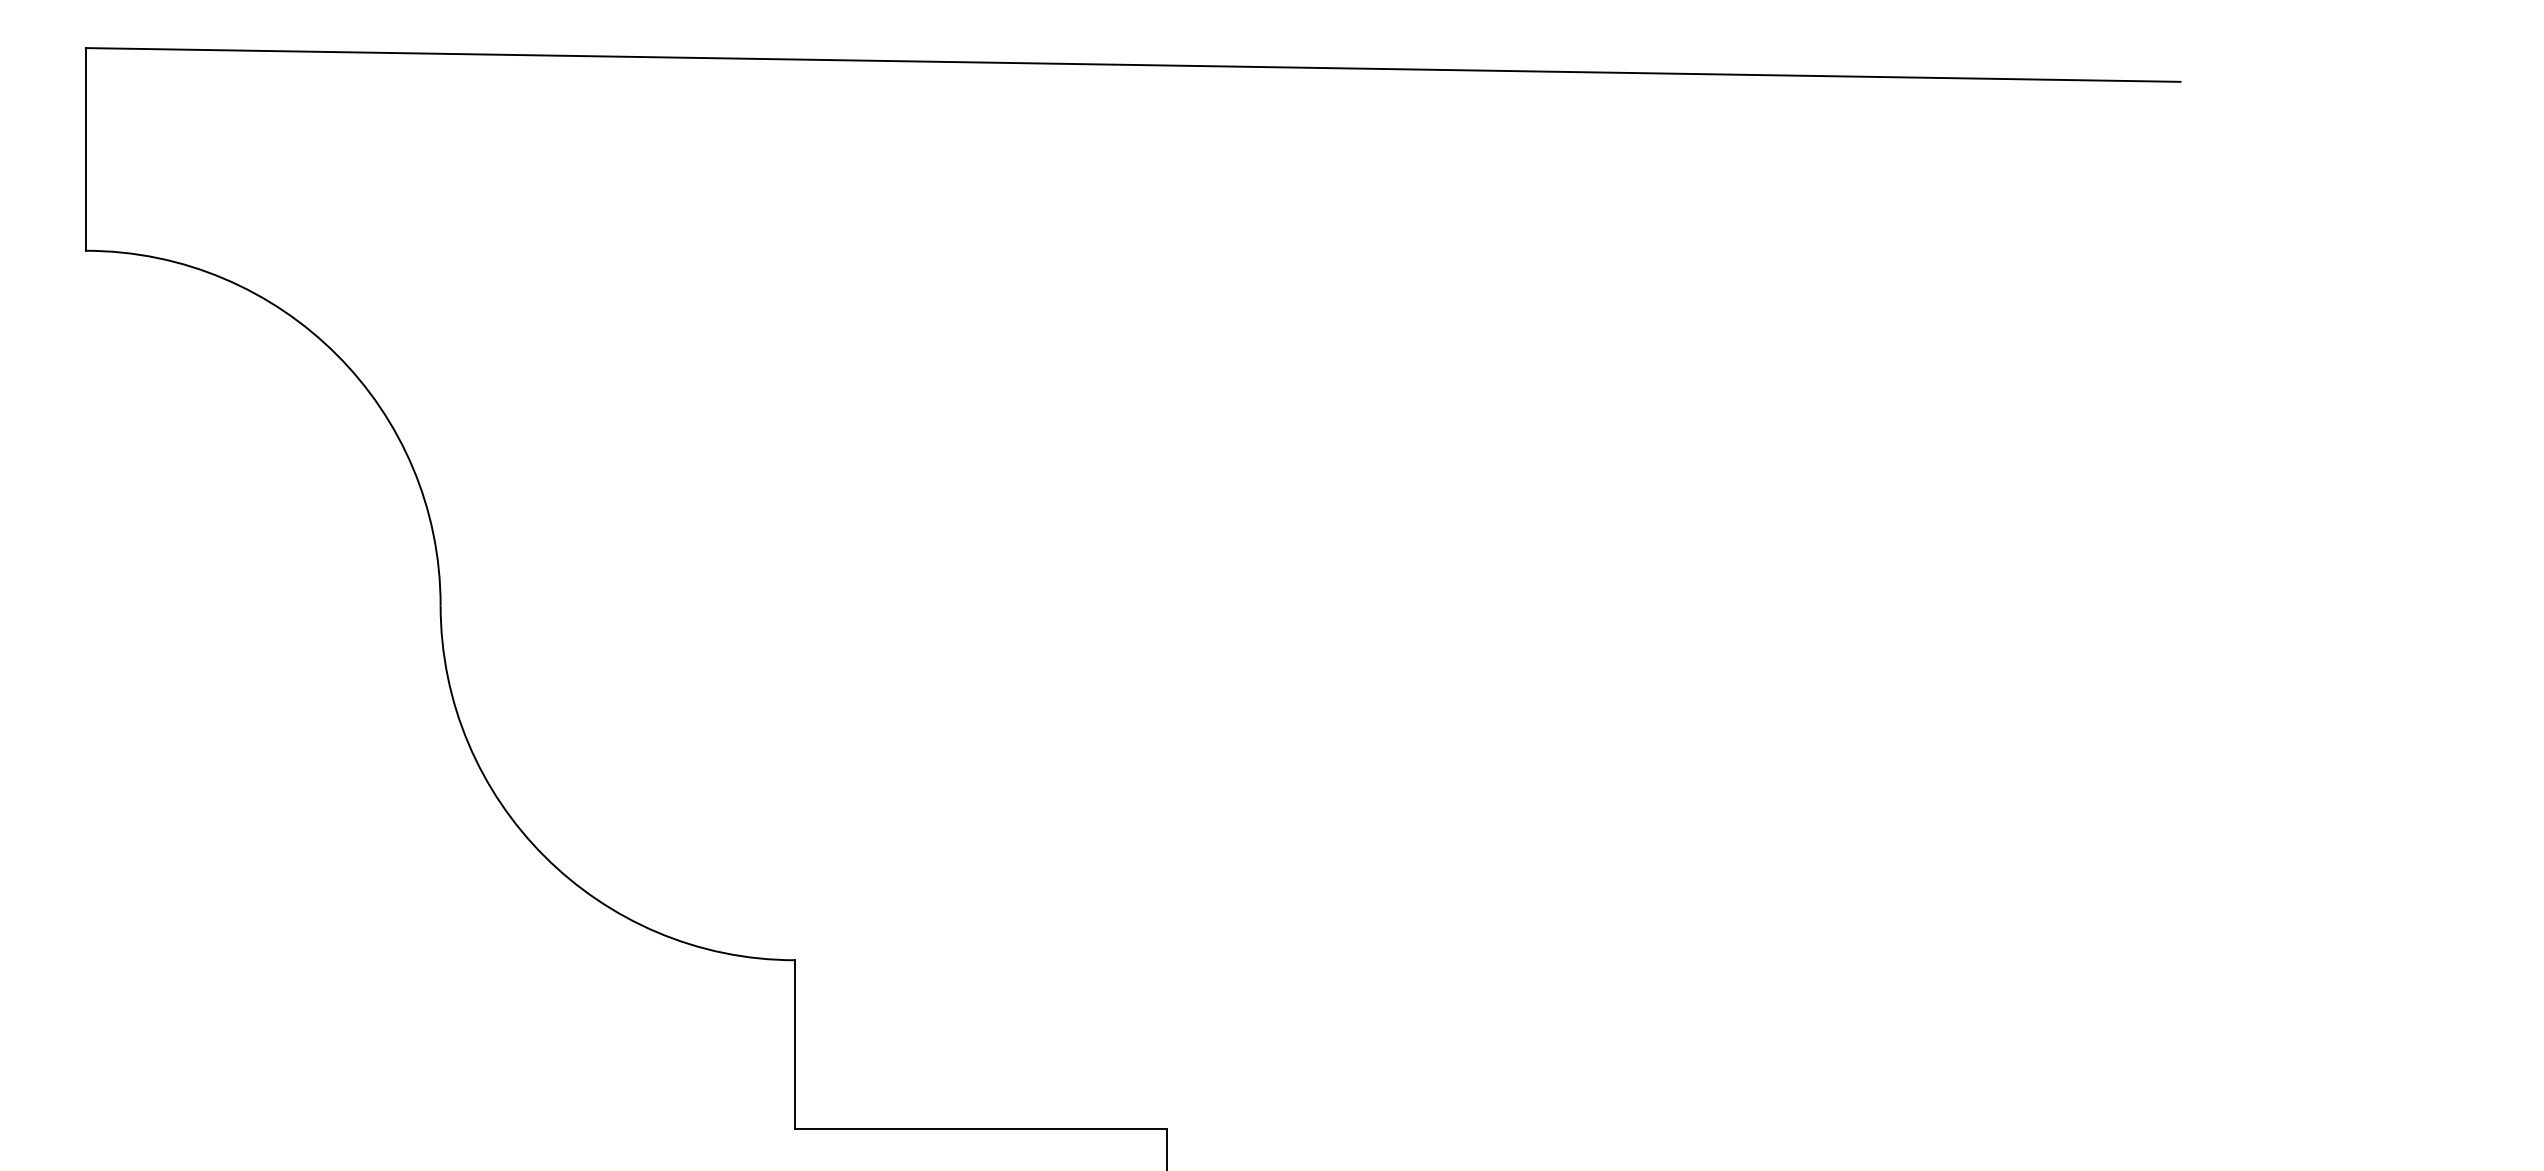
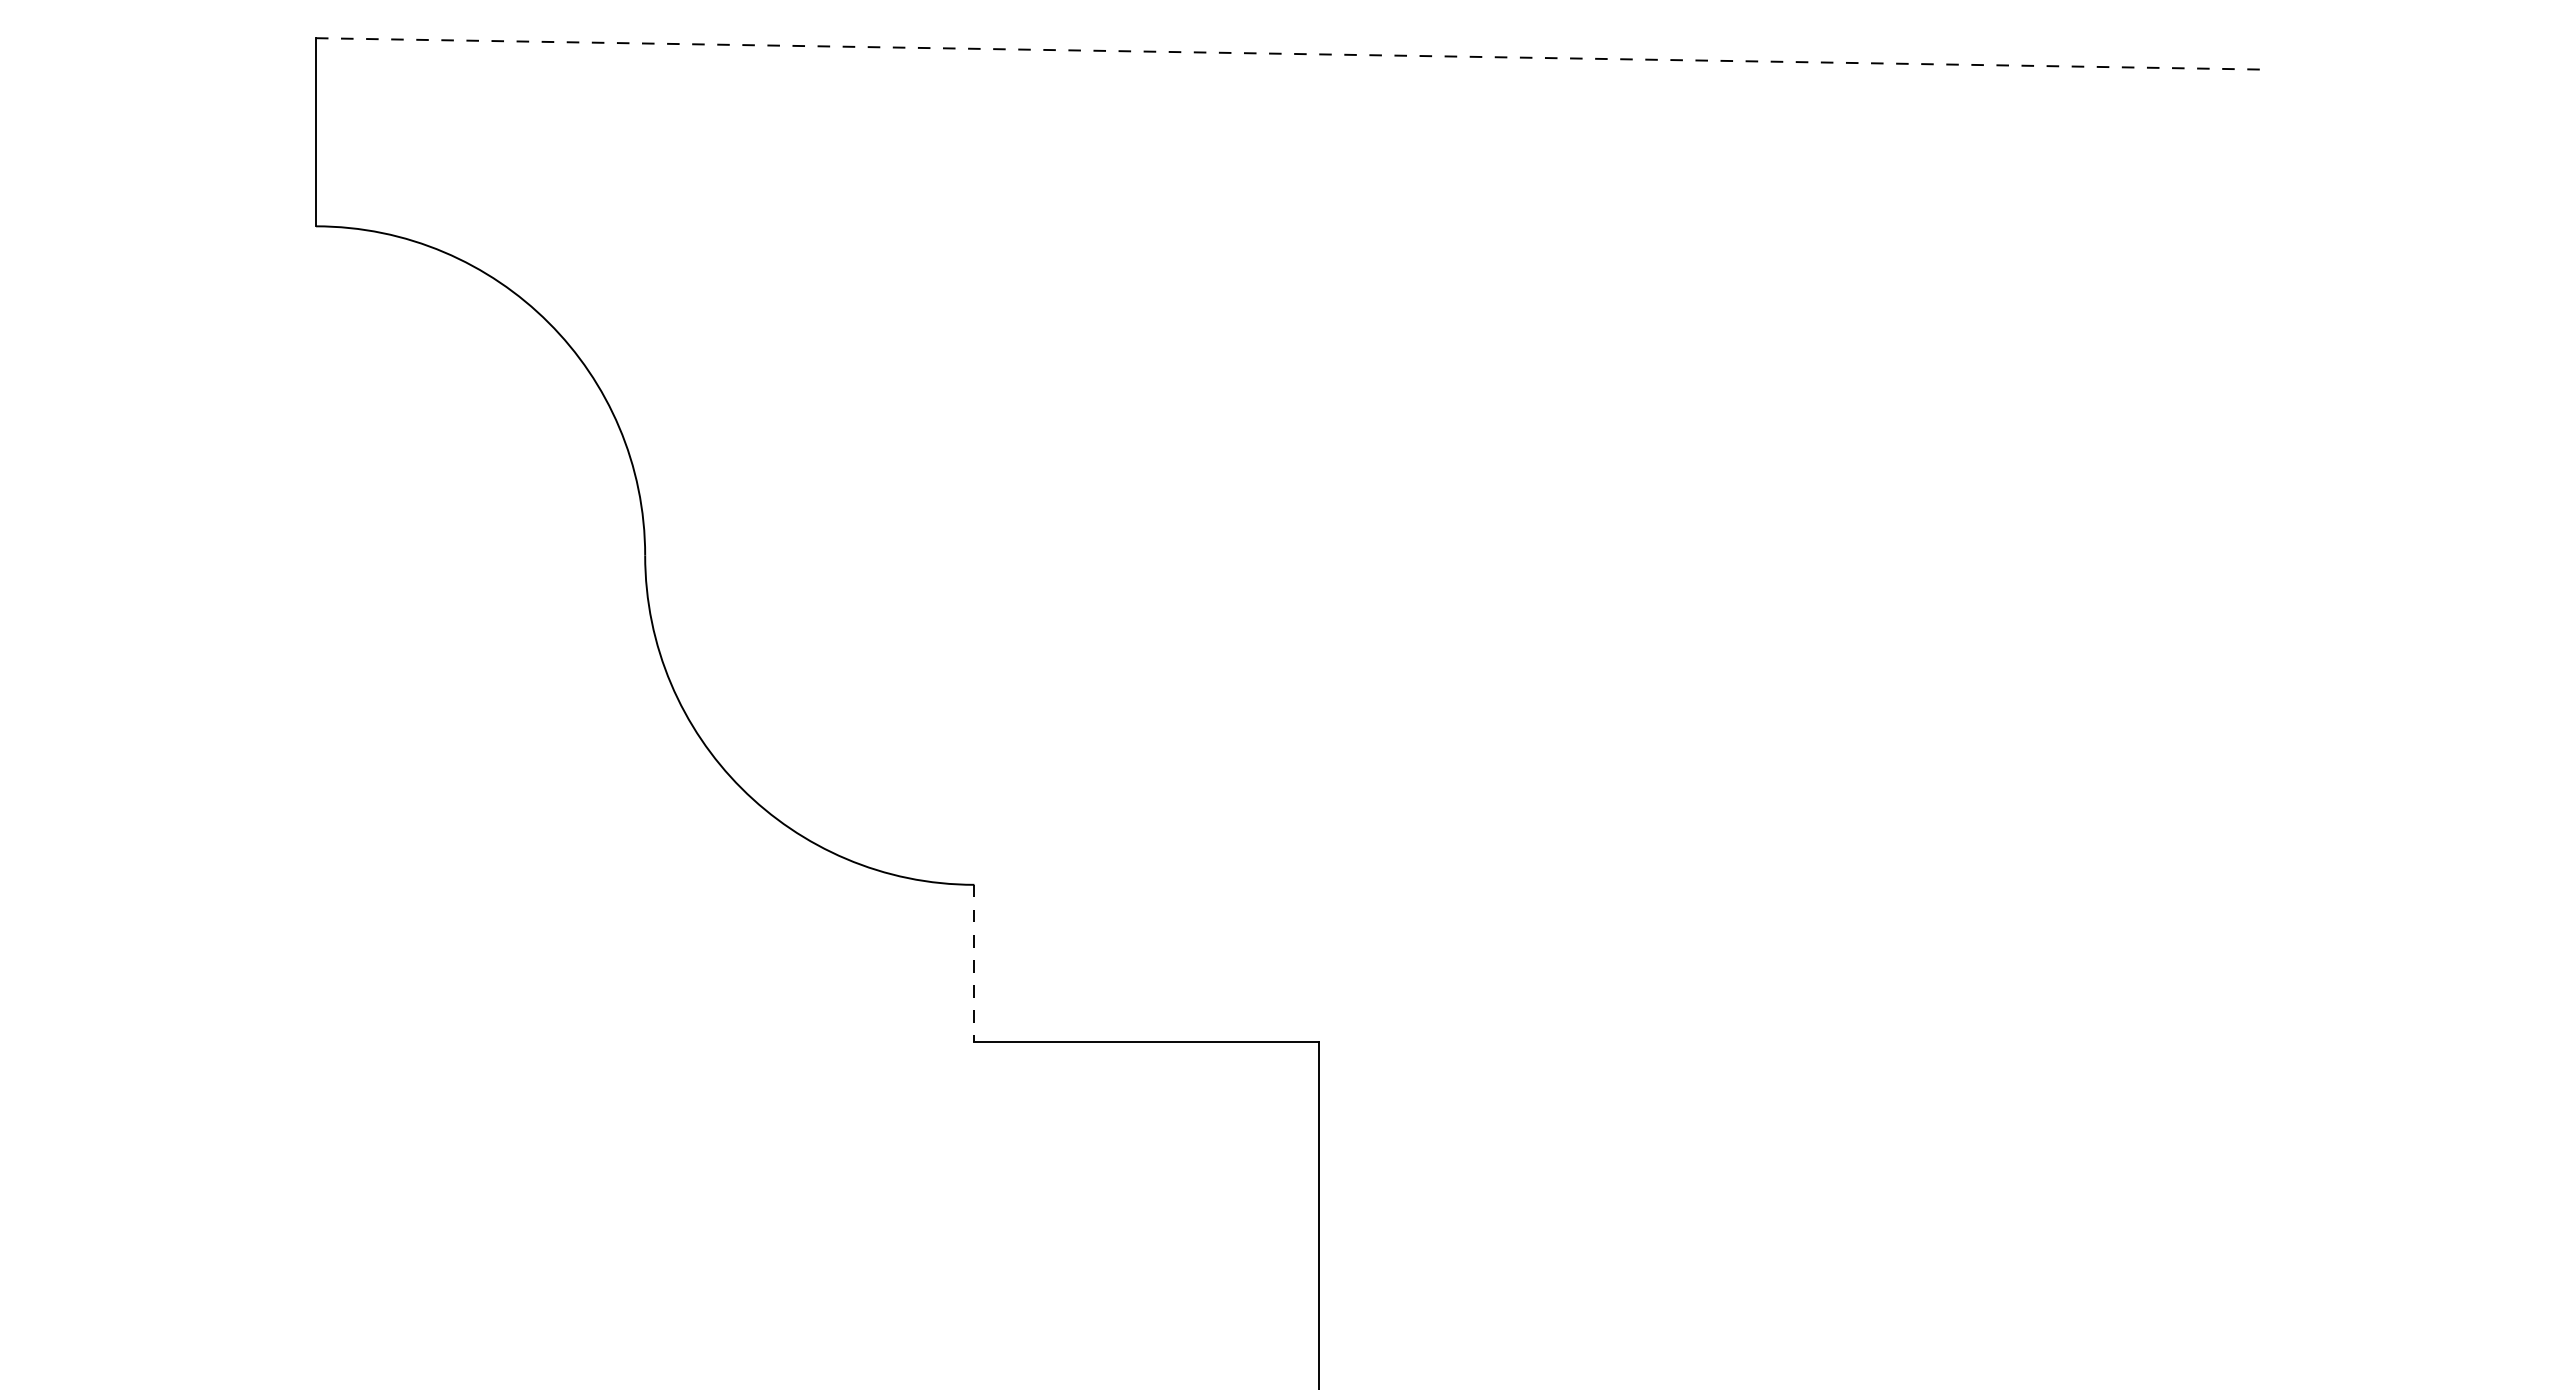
line: (1133, 64) -> (1288, 53), solid -> dashed
line: (795, 1045) -> (974, 963), solid -> dashed

